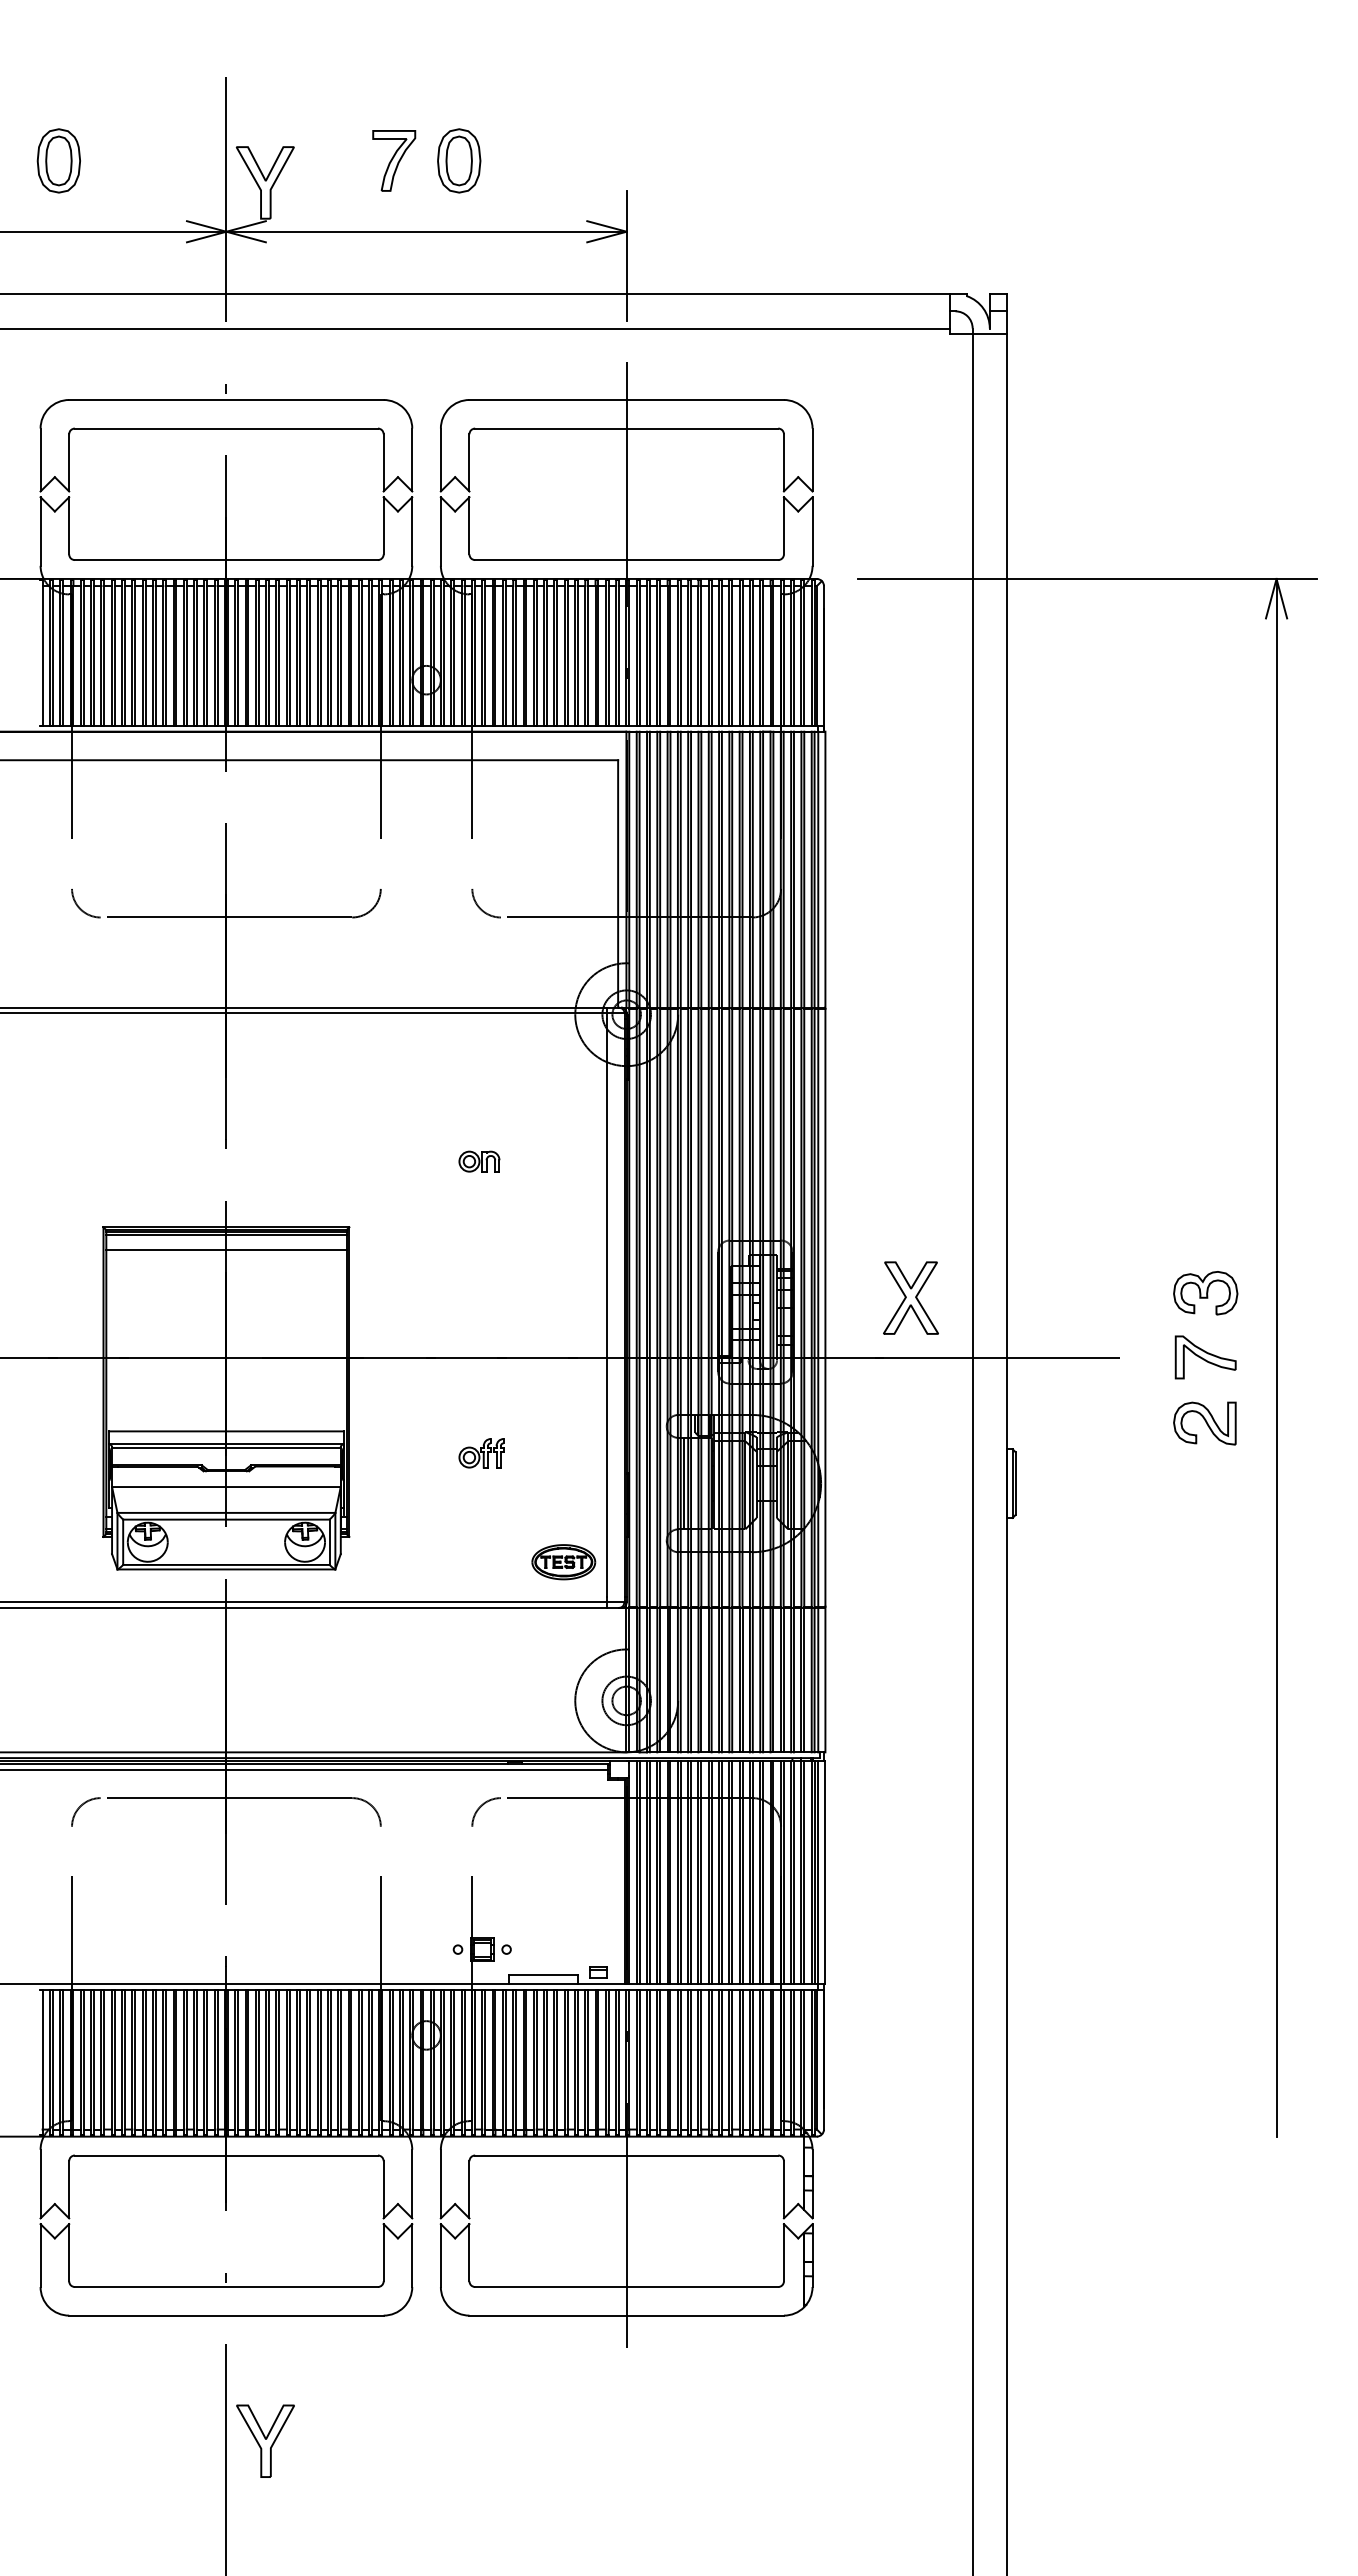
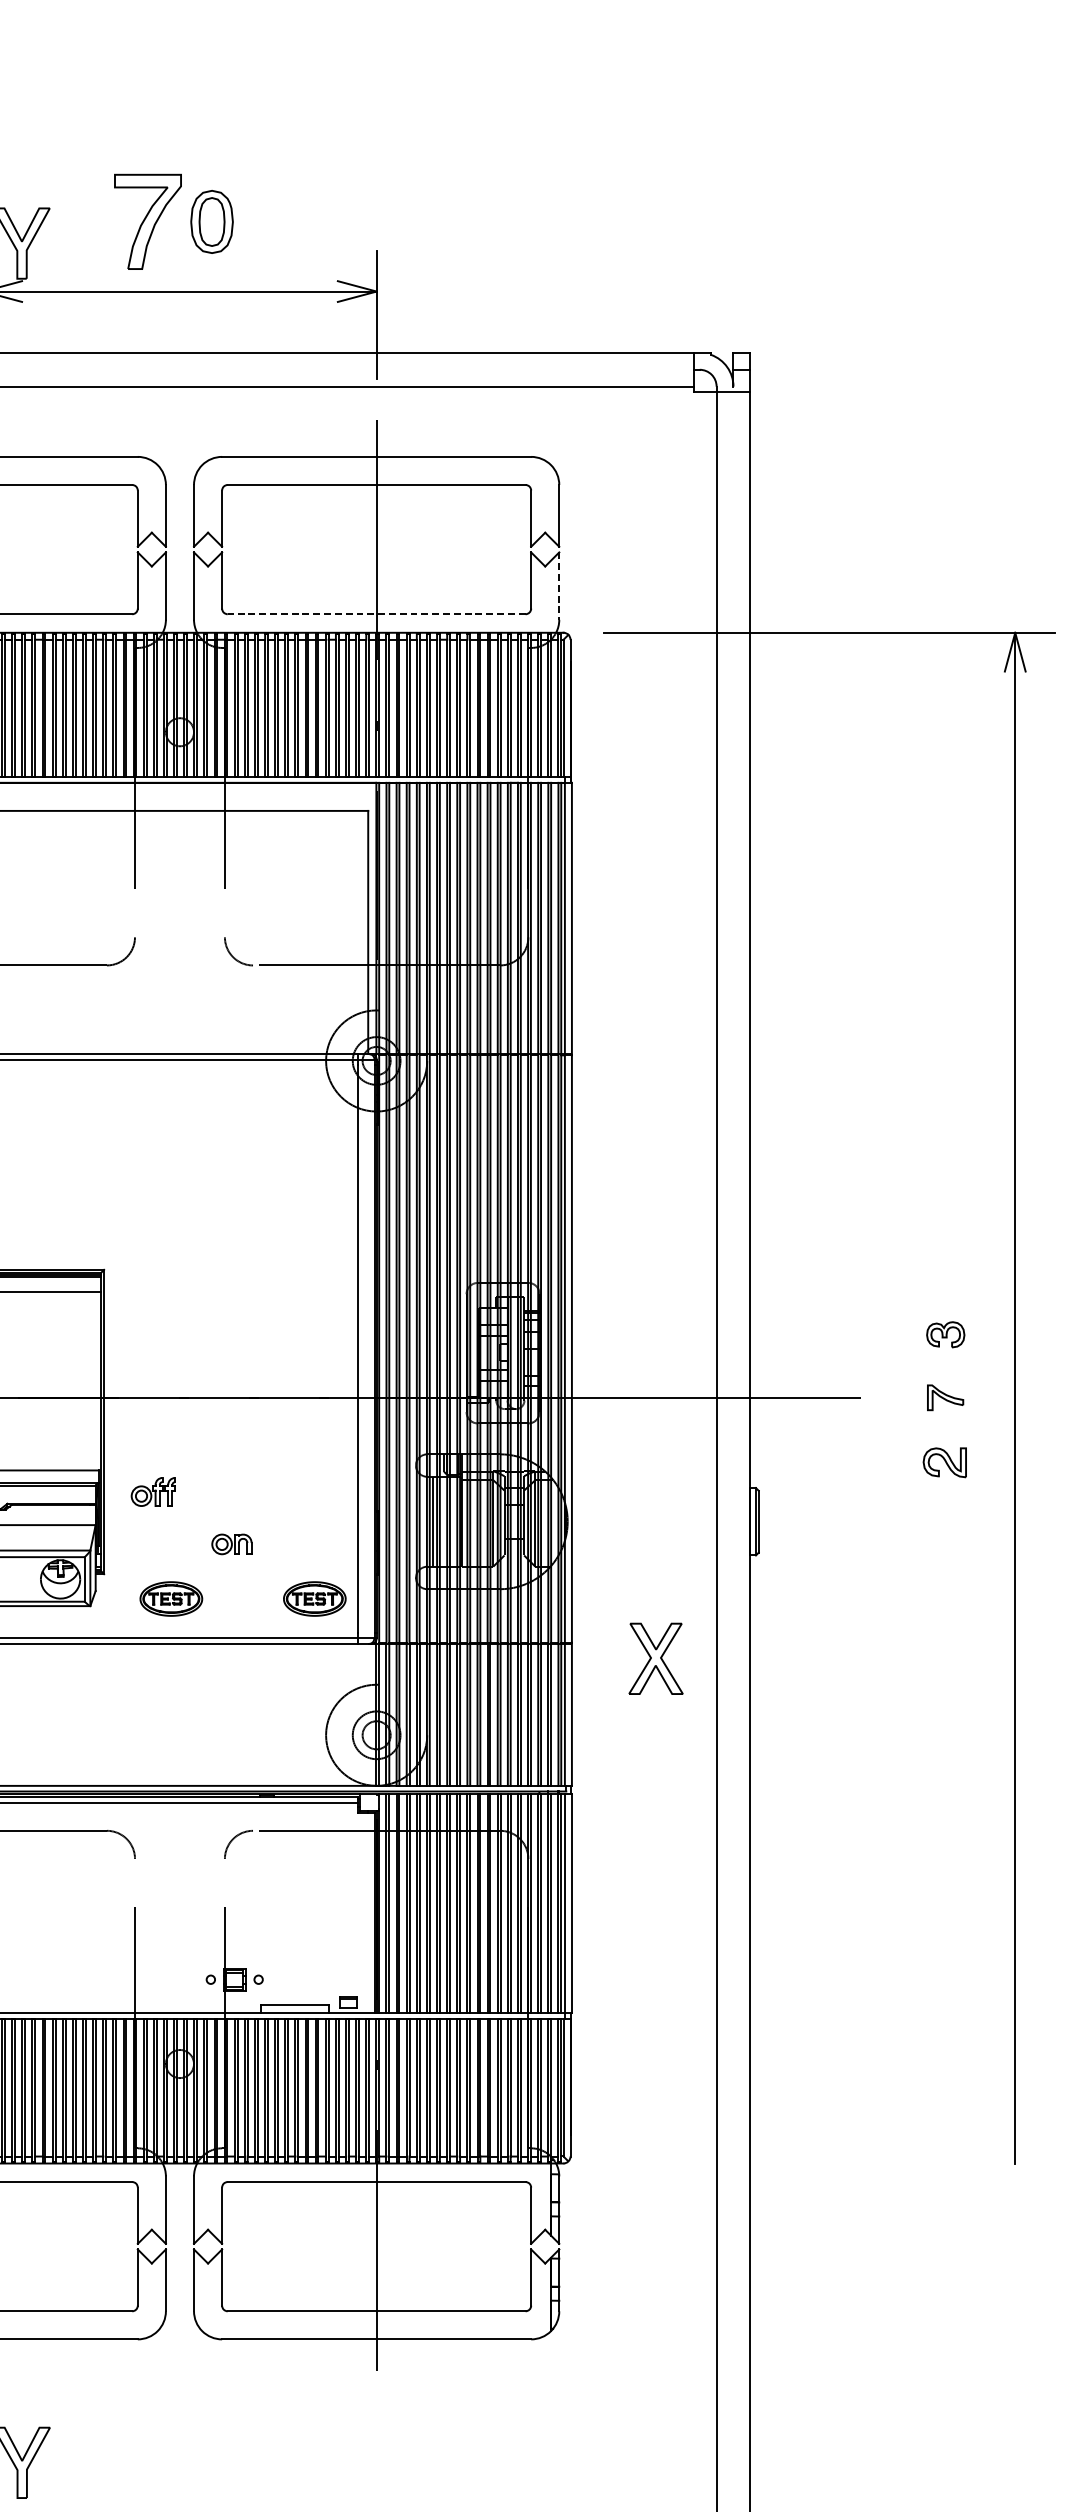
part: (394, 160) -> (148, 221), size x1.6
line: (812, 532) -> (559, 587), solid -> dashed
line: (626, 560) -> (376, 614), solid -> dashed
part: (479, 1161) -> (231, 1544), moved
part: (1205, 1293) -> (945, 1334), size x0.6
part: (910, 1297) -> (655, 1658), moved
part: (1205, 1357) -> (945, 1397), size x0.6
part: (1204, 1423) -> (944, 1462), size x0.7
part: (481, 1453) -> (153, 1492), moved
part: (417, 1562) -> (171, 1599), added

